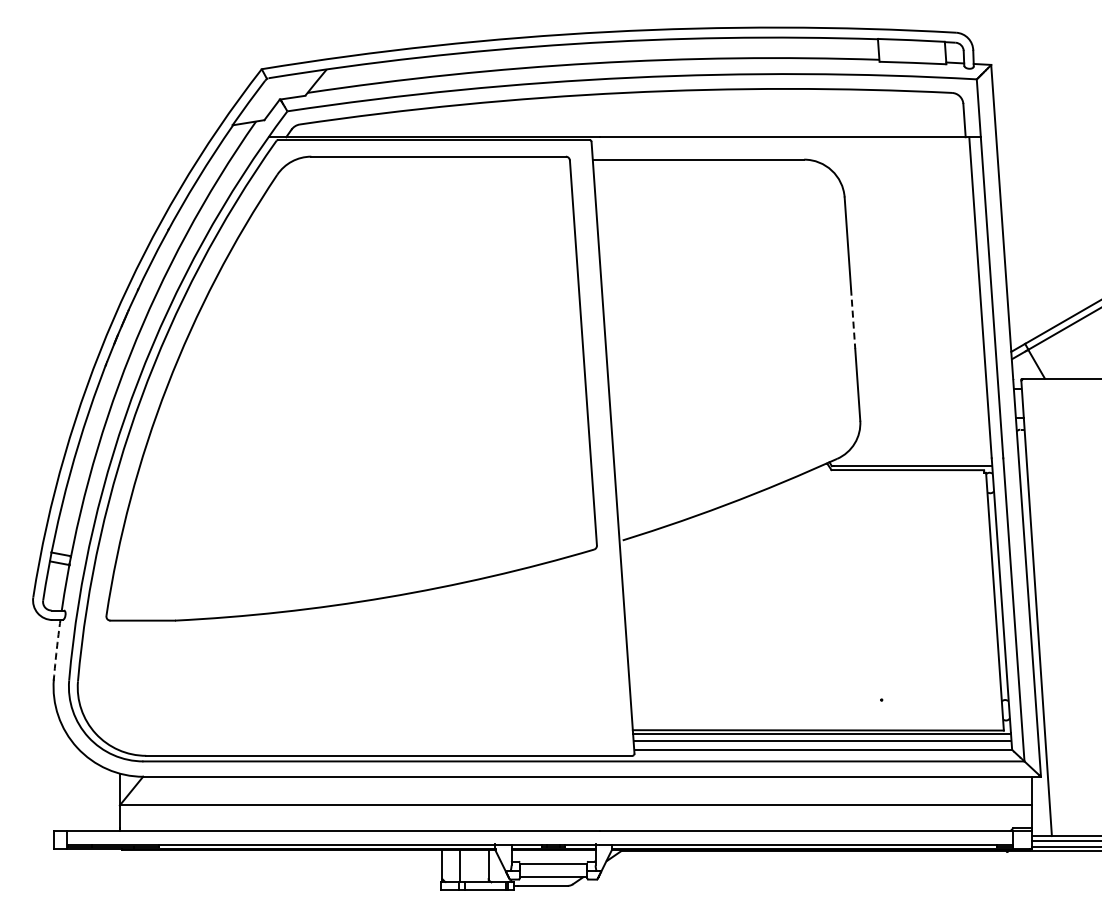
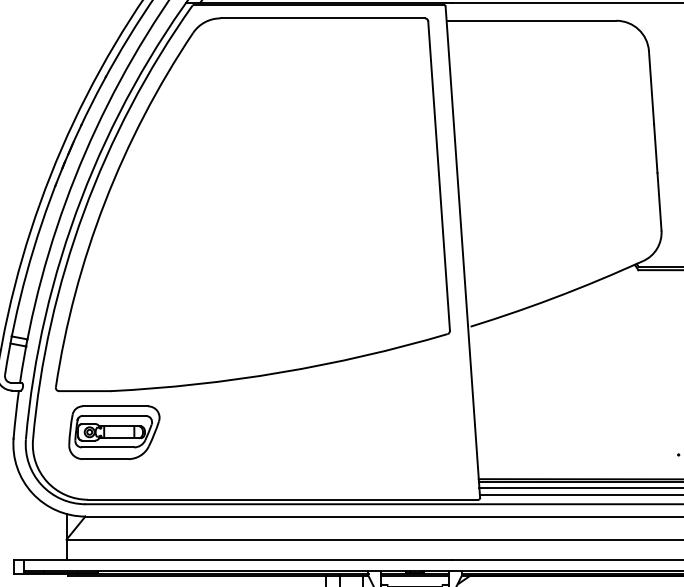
line: (853, 319) -> (656, 149), dashed -> solid
arc: (56, 649) -> (15, 414), dashed -> solid
part: (179, 672) -> (114, 432), added

